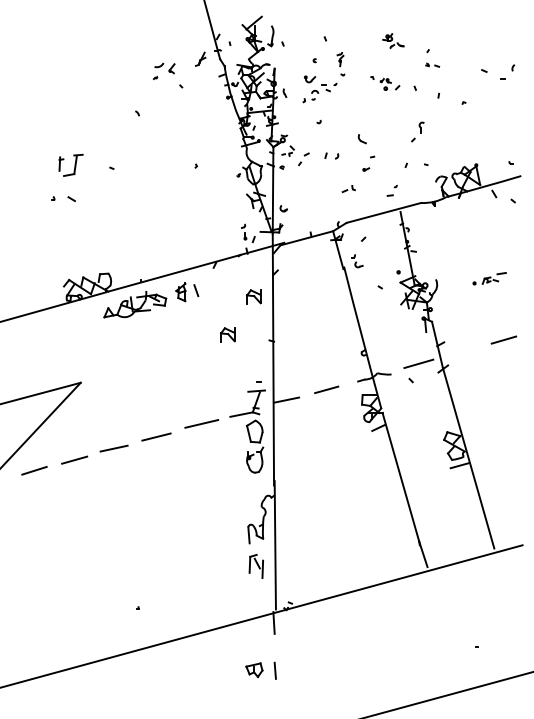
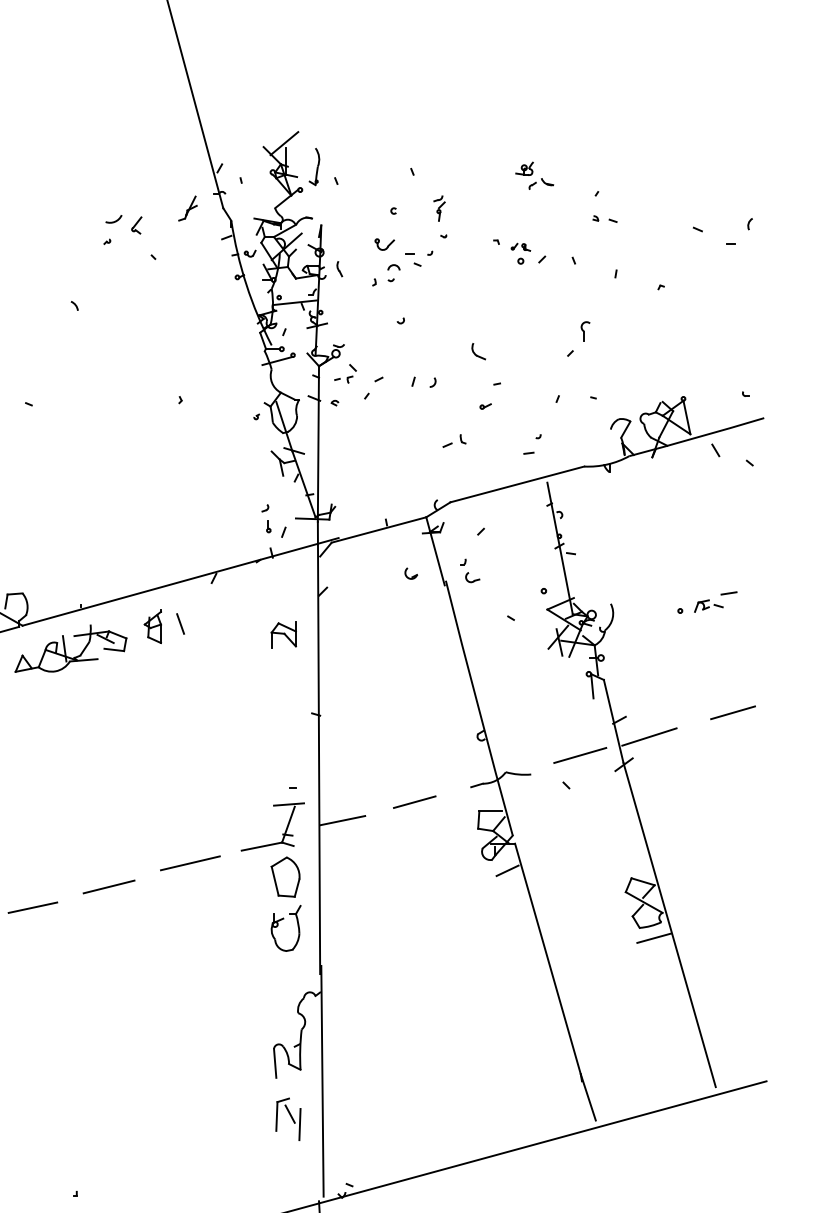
part: (283, 208) -> (410, 573), moved
part: (227, 334) -> (236, 702), removed
line: (457, 353) -> (649, 736), added

